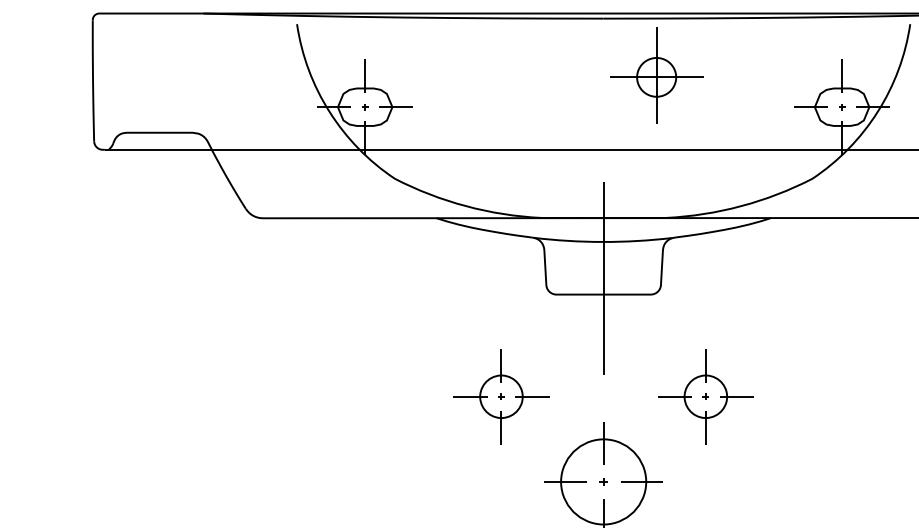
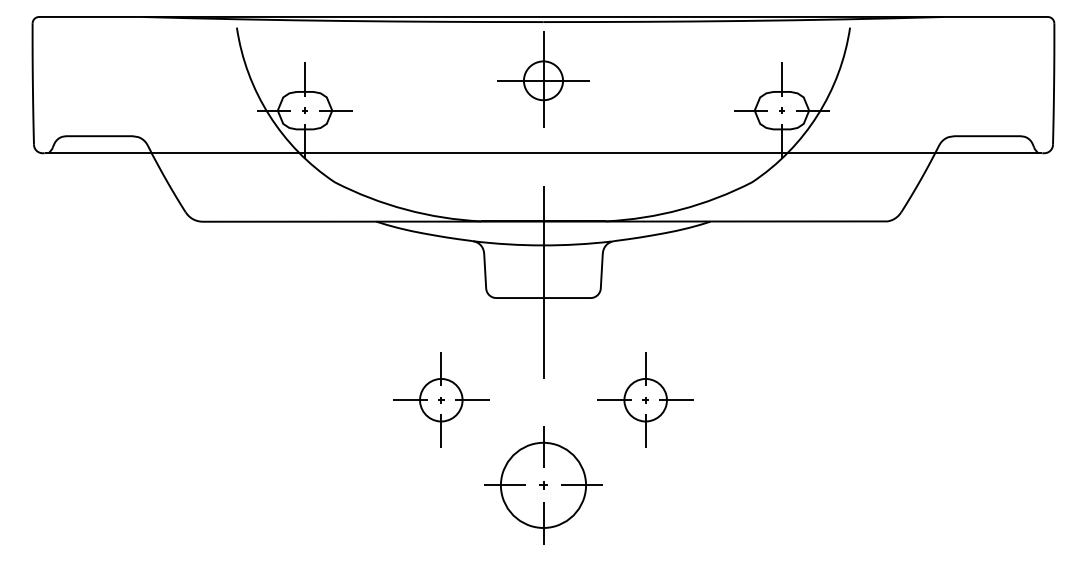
part: (656, 76) -> (543, 79), moved

